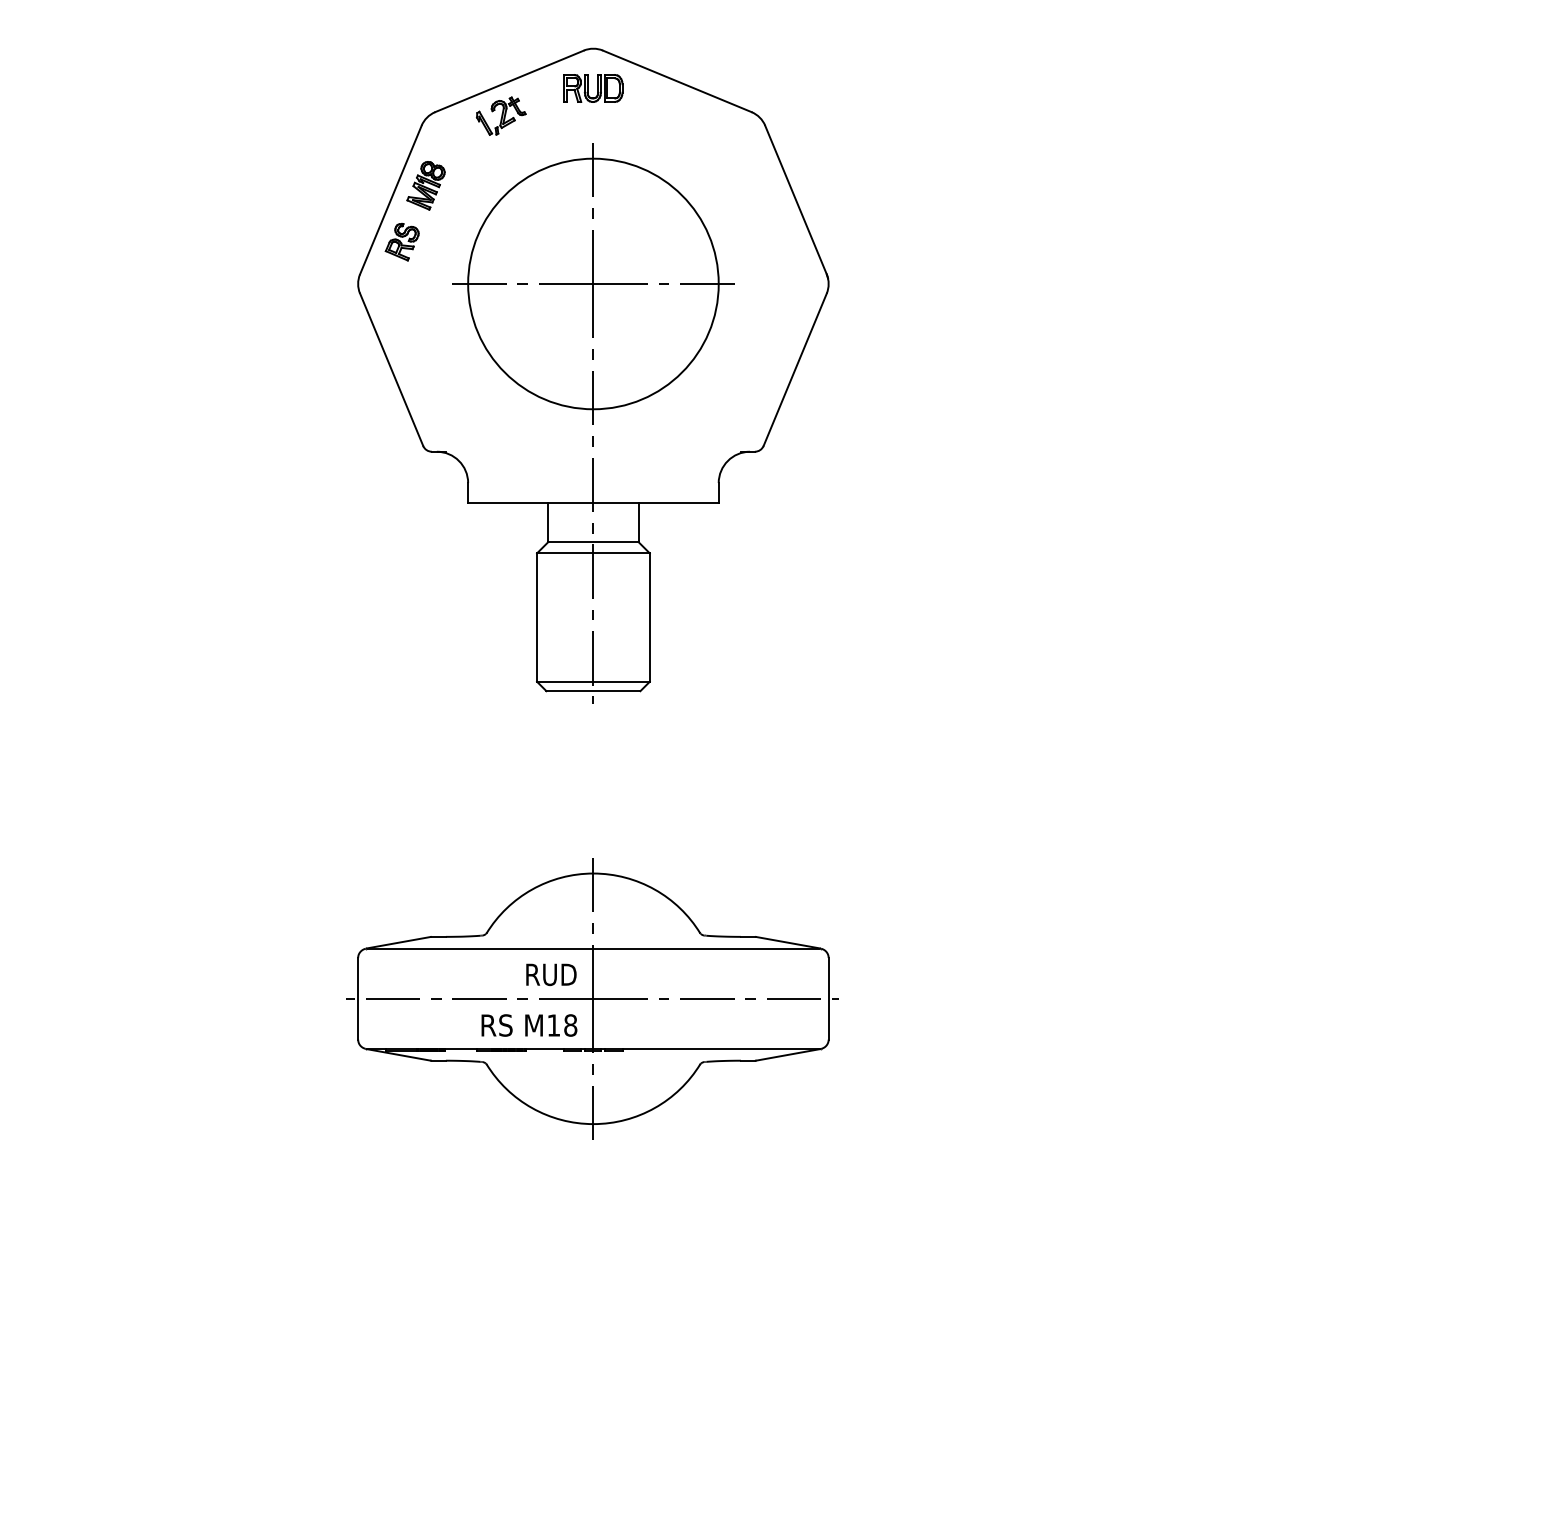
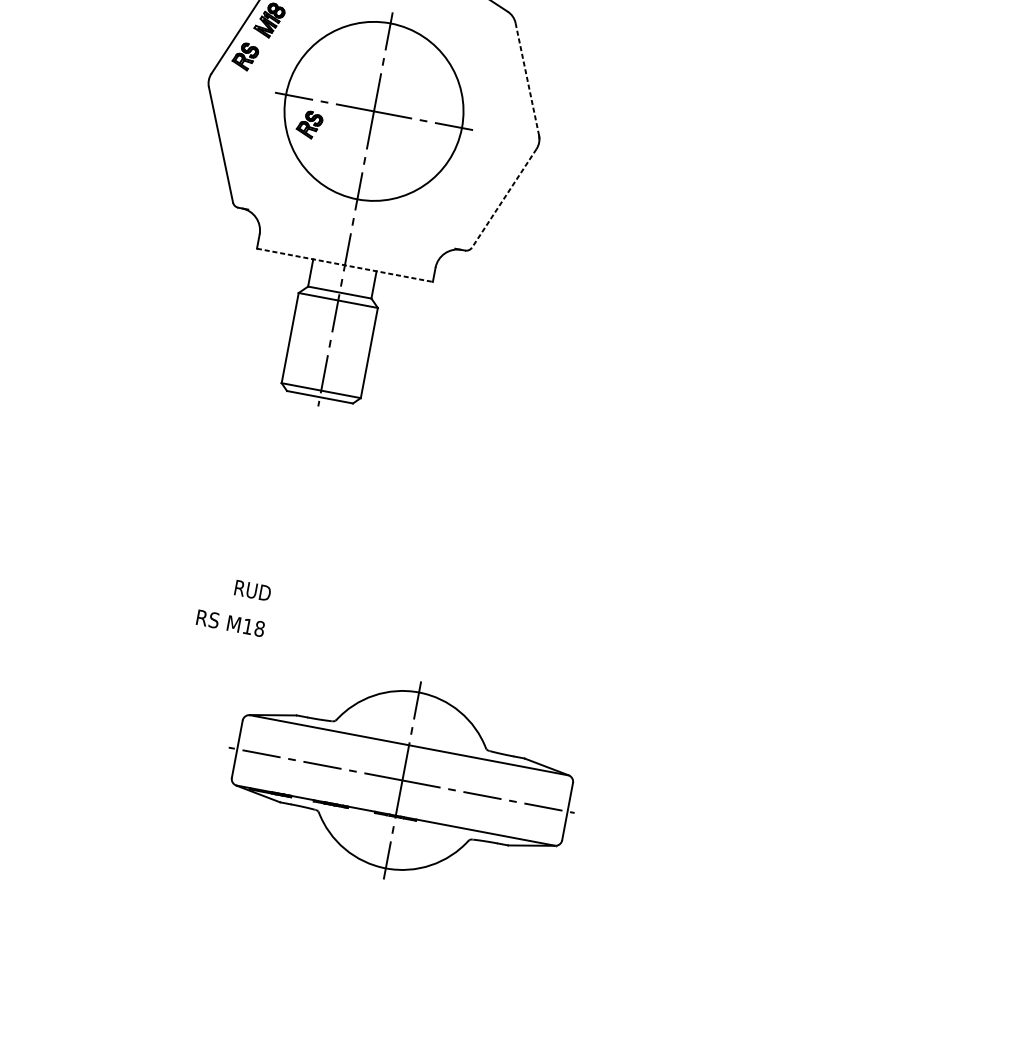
line: (796, 200) -> (527, 79), solid -> dashed
part: (507, 319) -> (308, 124), added
line: (795, 370) -> (504, 198), solid -> dashed
line: (593, 503) -> (344, 265), solid -> dashed
part: (592, 998) -> (401, 780), moved

